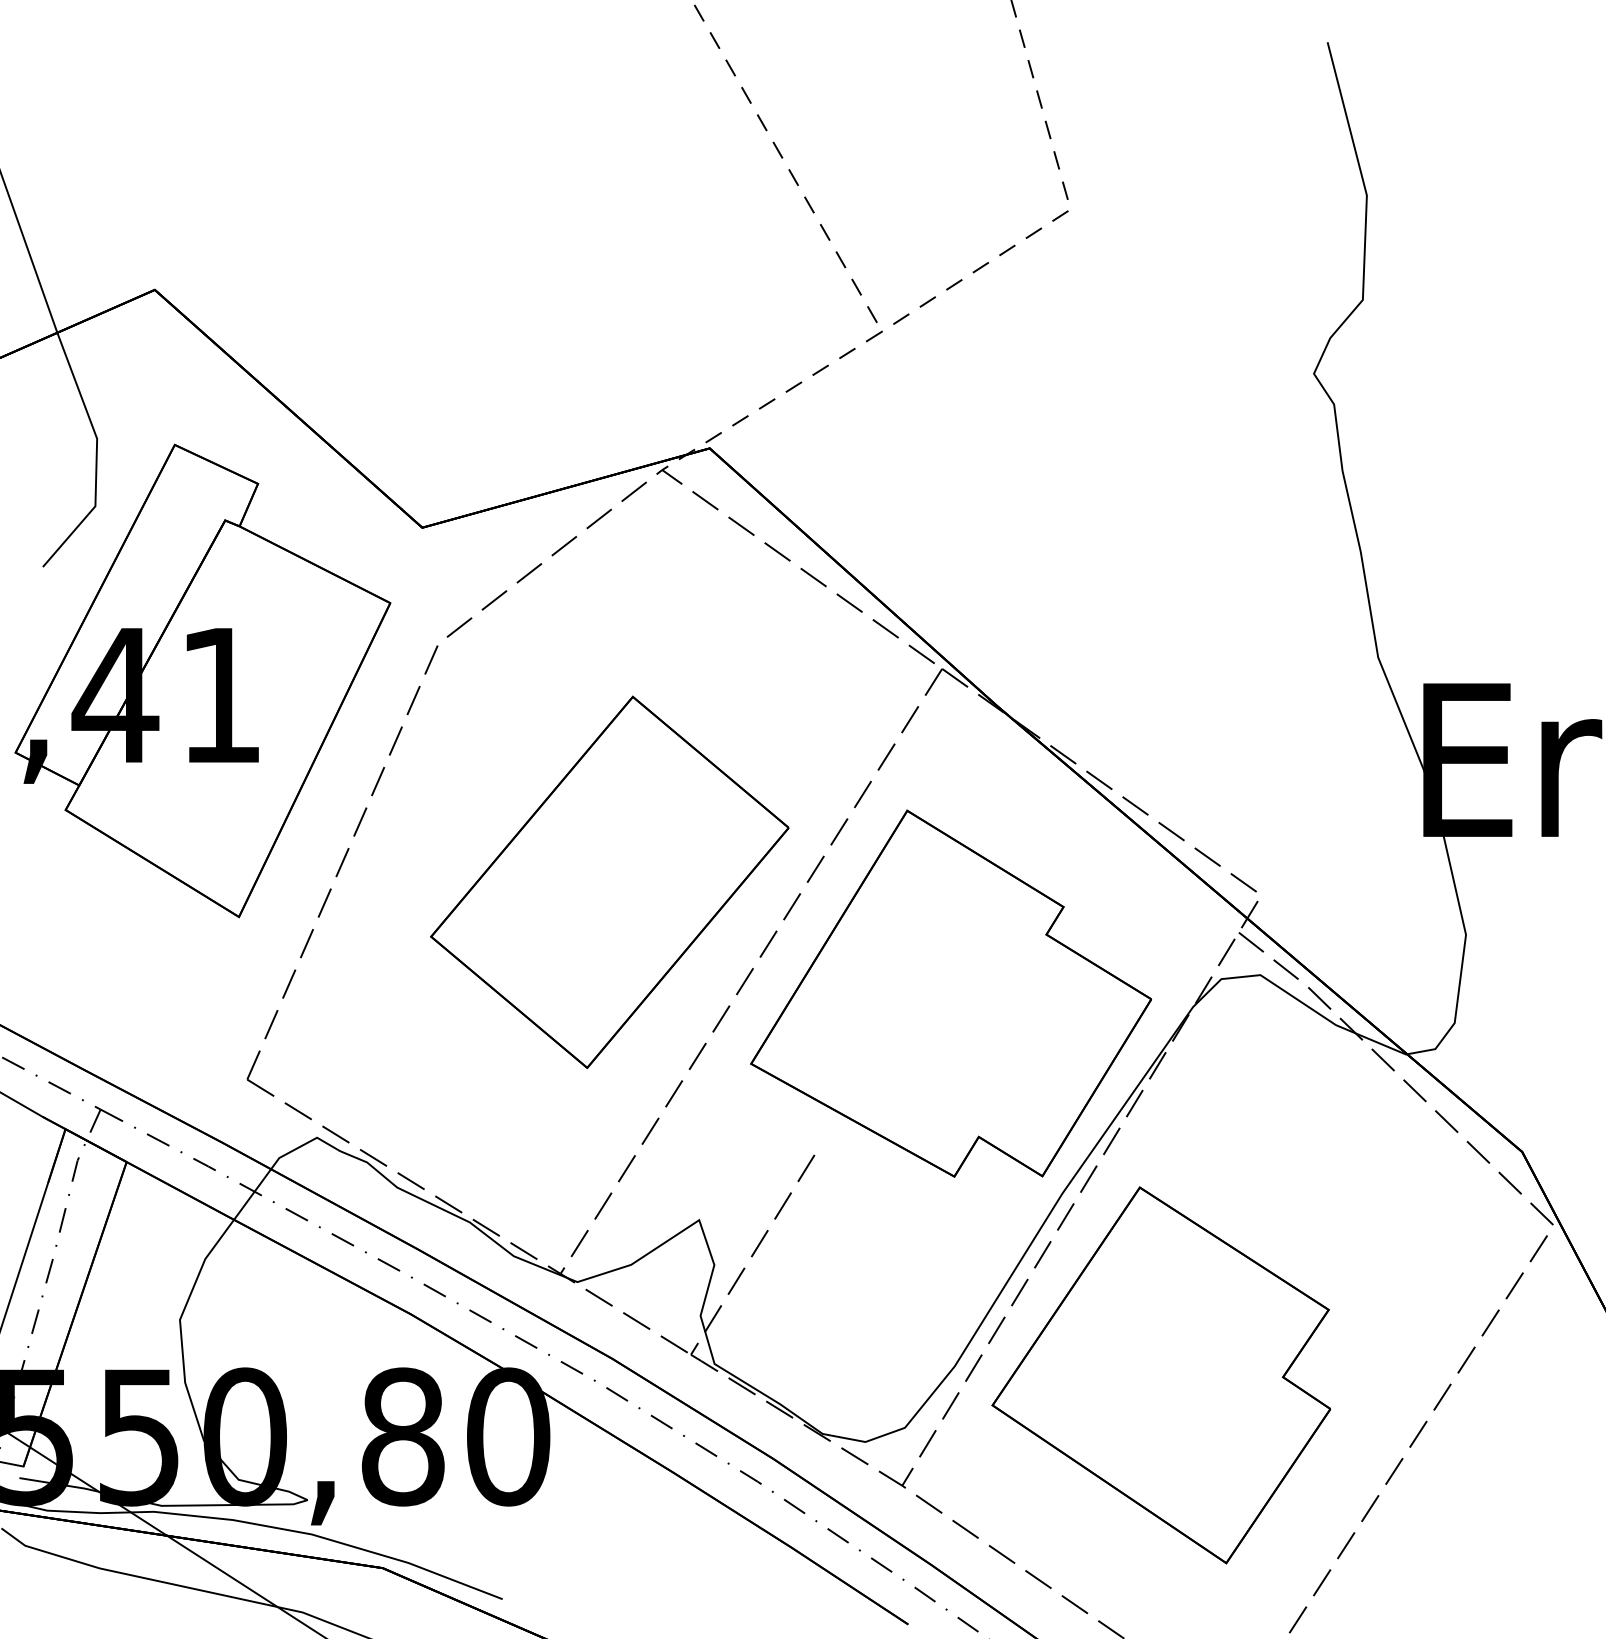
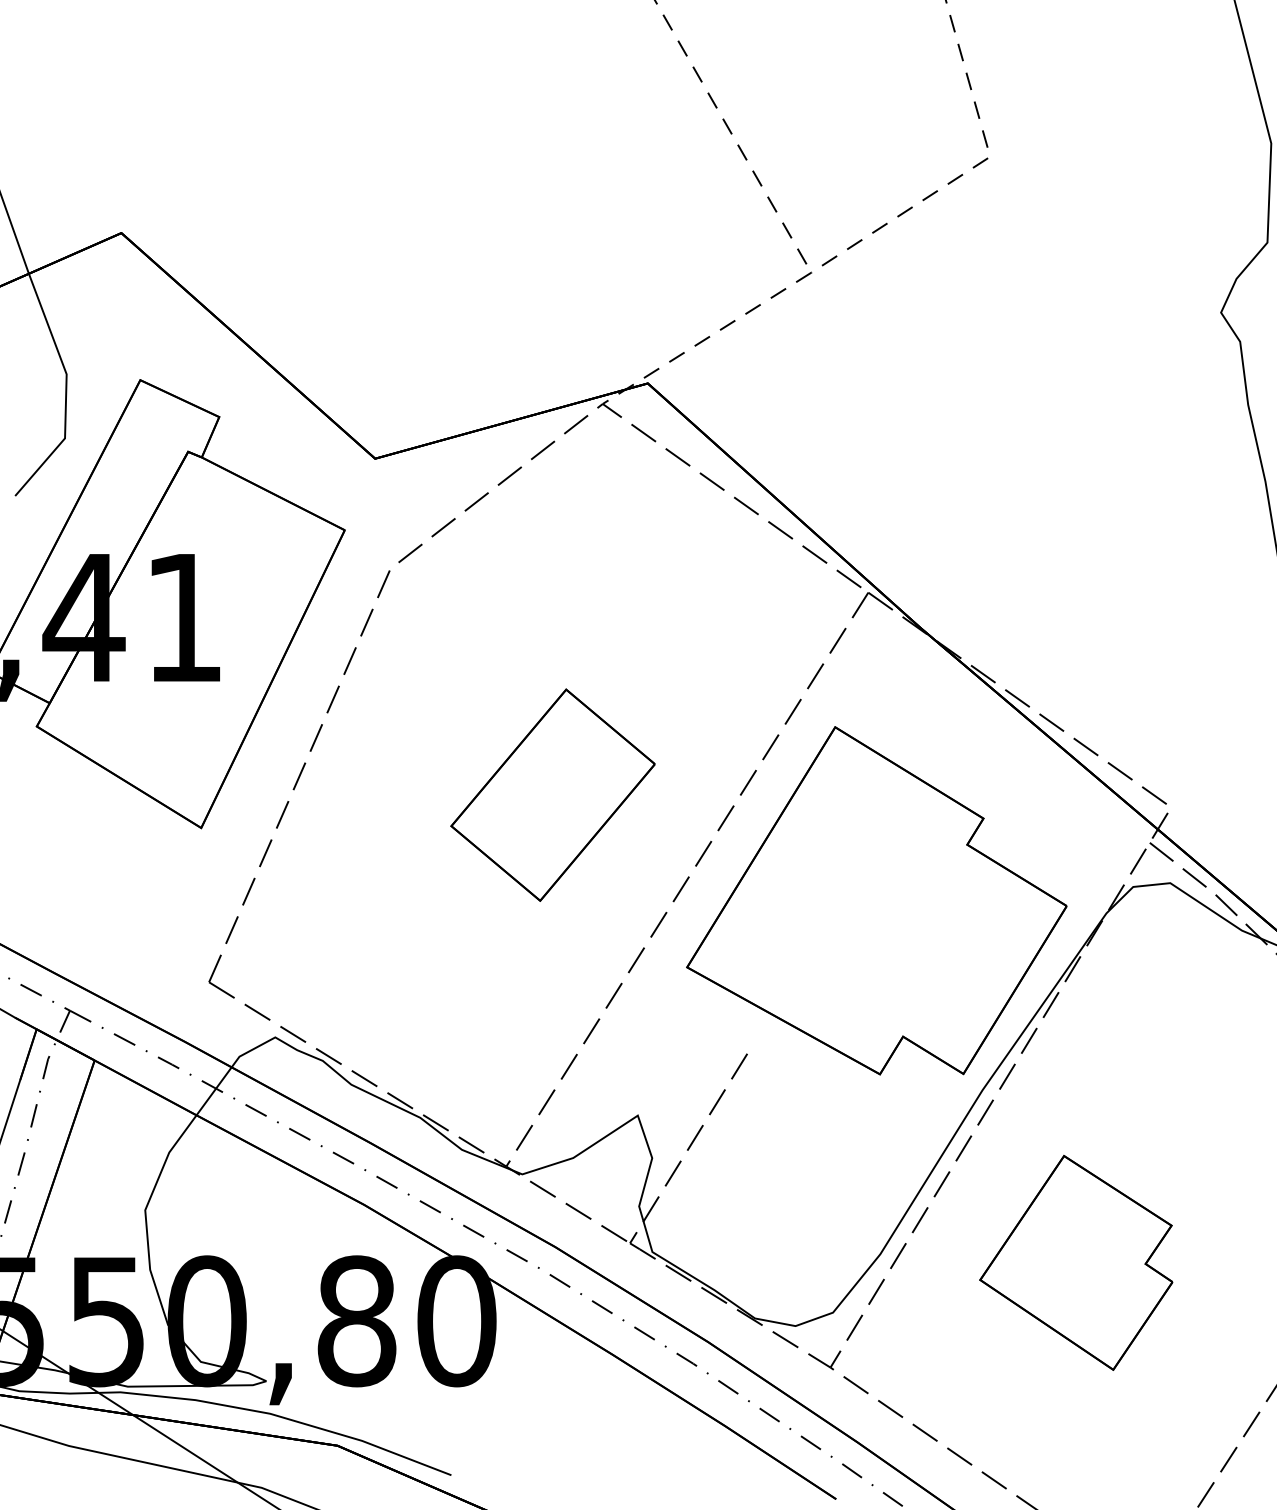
part: (609, 882) -> (552, 795), size x0.6
part: (1161, 1375) -> (1076, 1263), size x0.6

